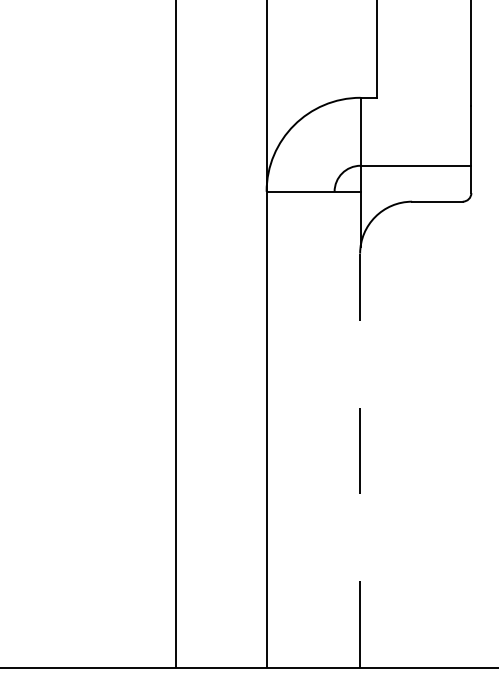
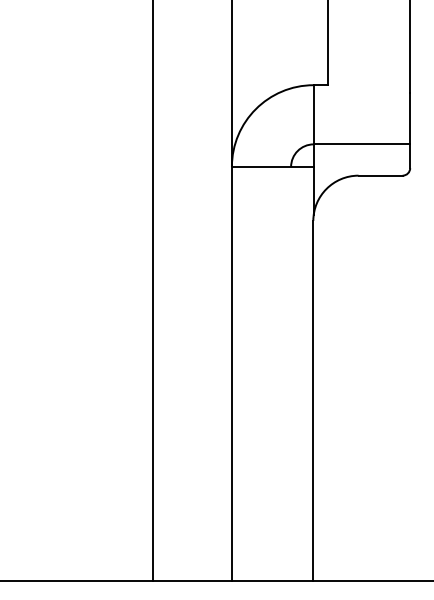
line: (360, 460) -> (313, 401), dashed -> solid

